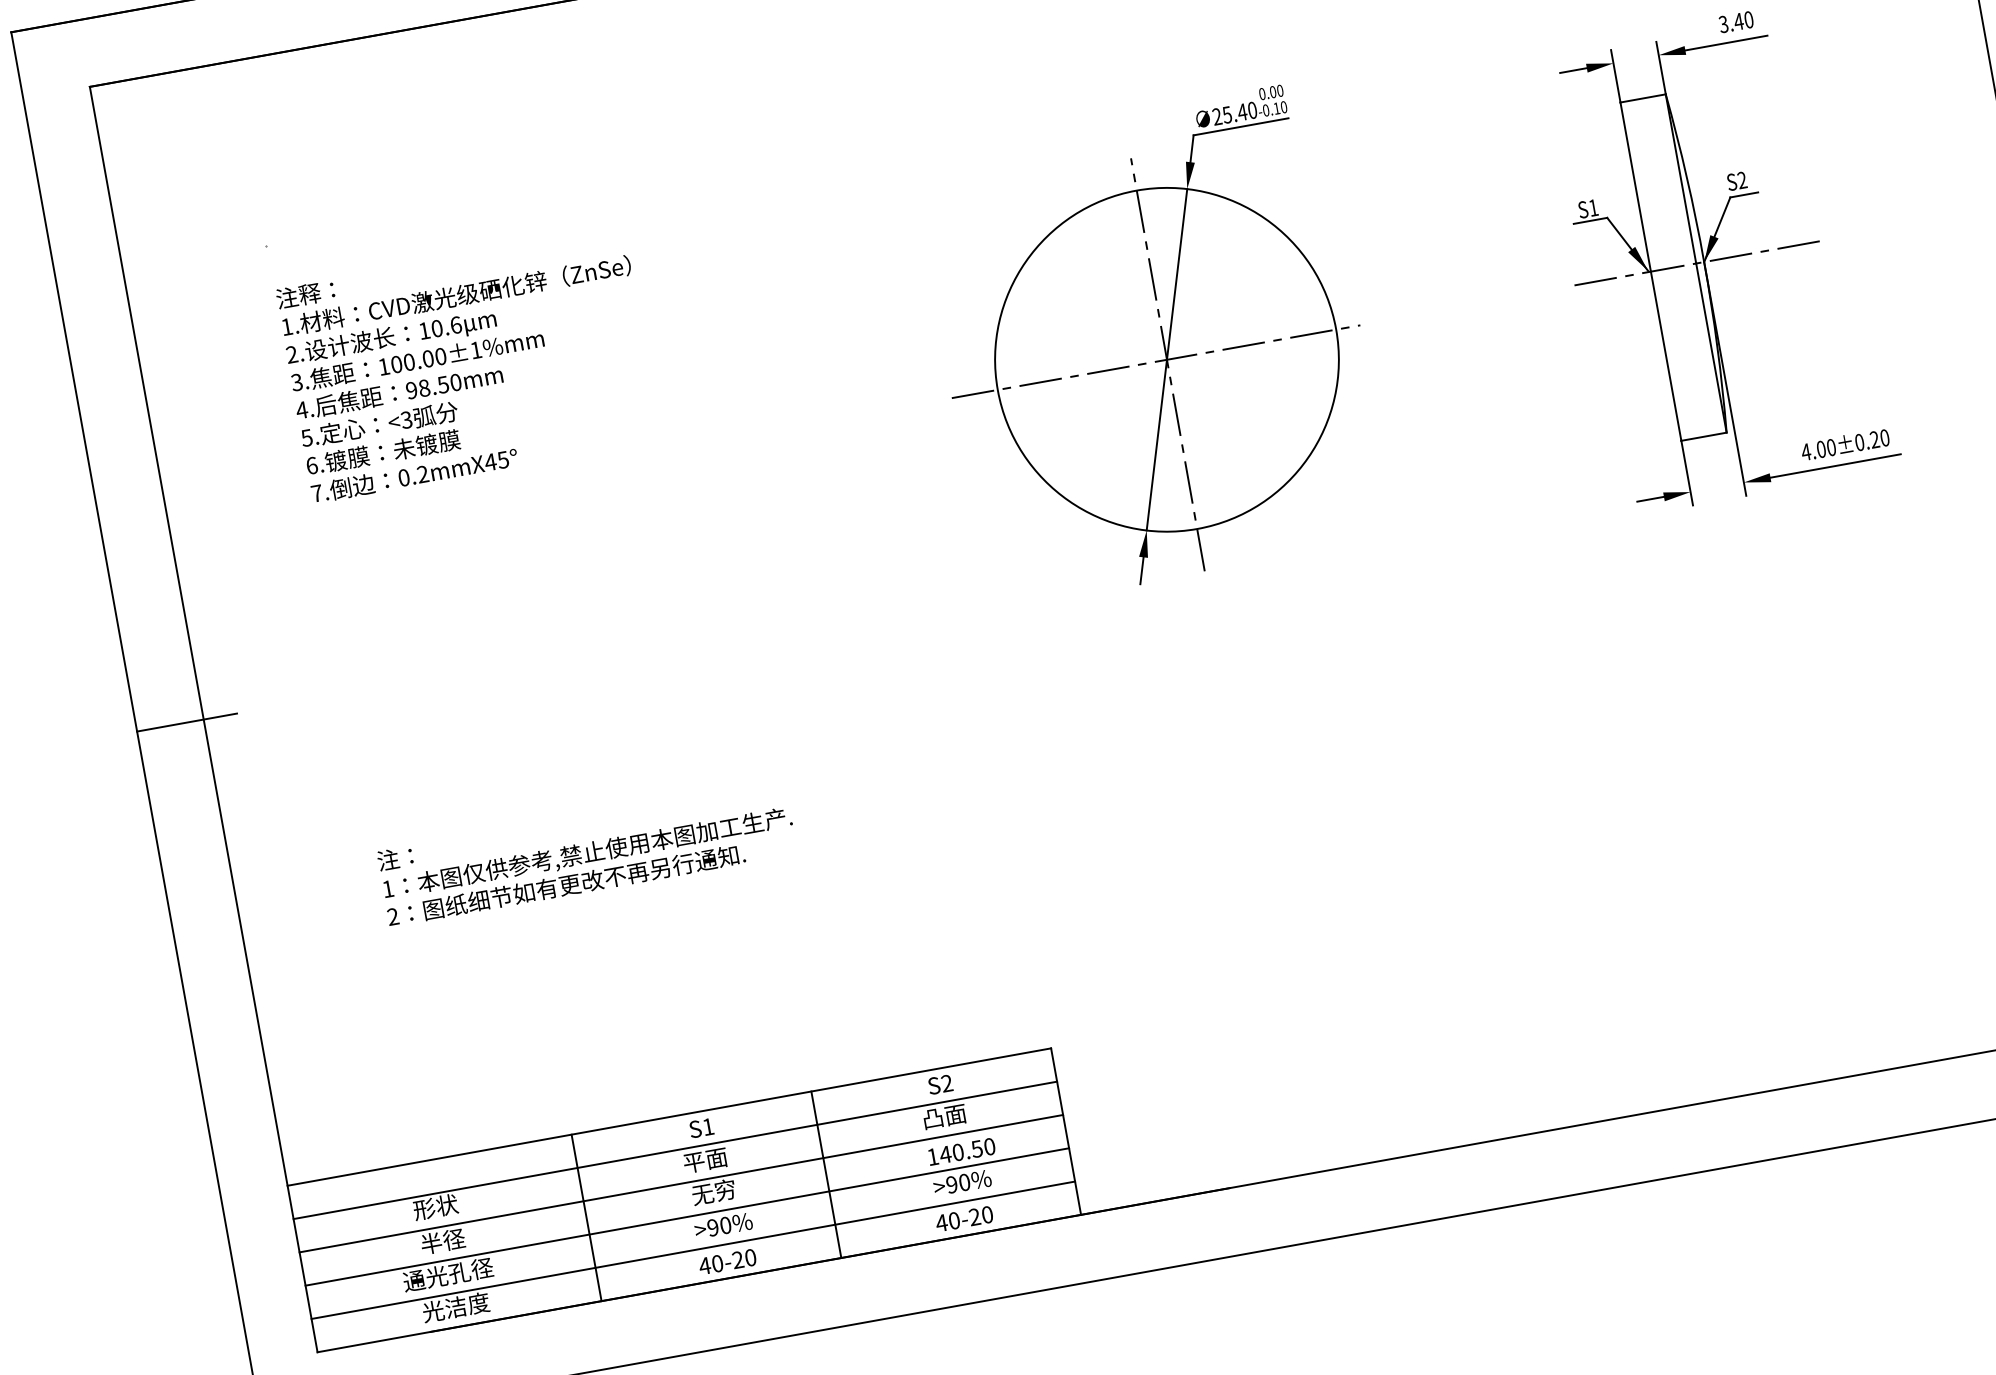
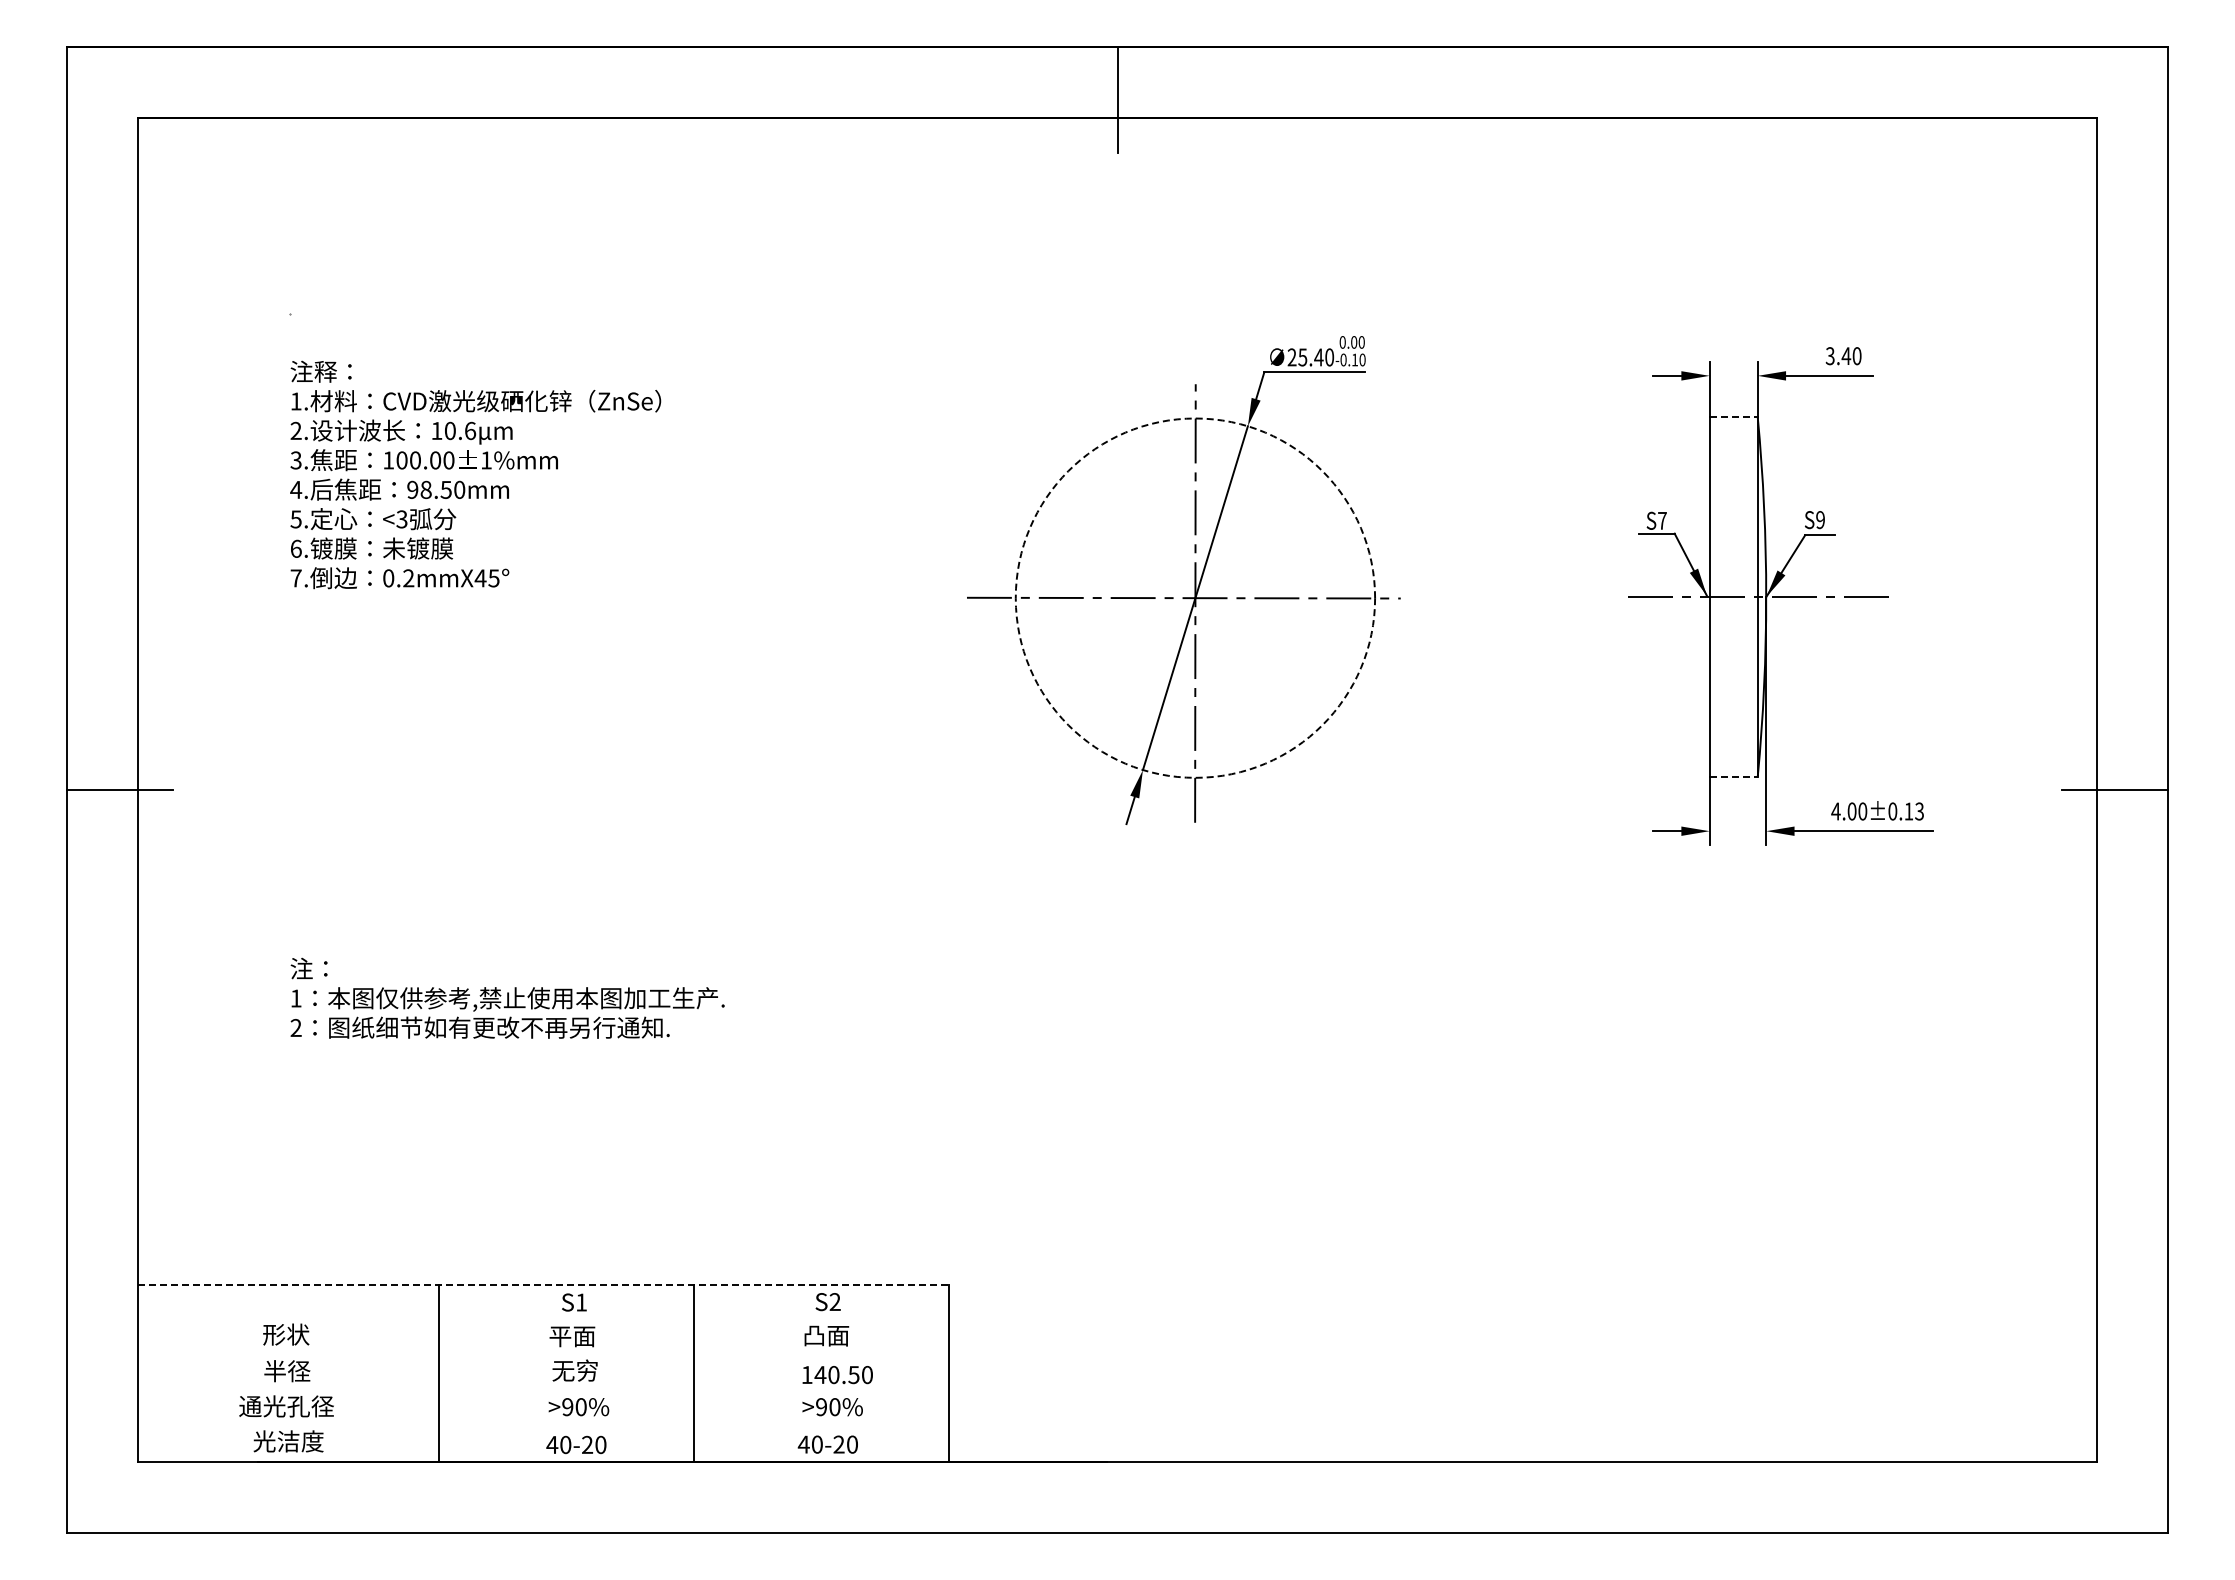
line: (1643, 98) -> (1734, 417), solid -> dashed
text: (1742, 180) -> (1820, 520), S2 -> S9
text: (1593, 207) -> (1662, 520), S1 -> S7
circle: (1166, 359) -> (1195, 597), solid -> dashed
line: (1704, 436) -> (1734, 776), solid -> dashed
text: (1879, 439) -> (1913, 811), 4.00±0.20 -> 4.00±0.13
line: (669, 1117) -> (543, 1285), solid -> dashed
line: (674, 1150) -> (542, 1320), removed
line: (680, 1183) -> (542, 1355), removed
line: (686, 1217) -> (542, 1391), removed
line: (692, 1250) -> (542, 1426), removed

